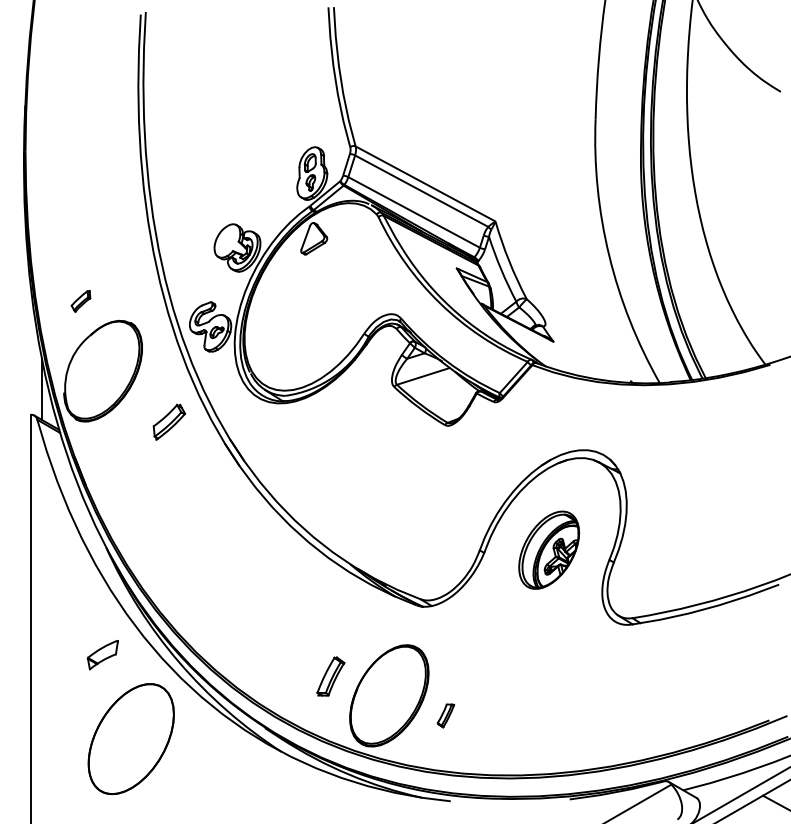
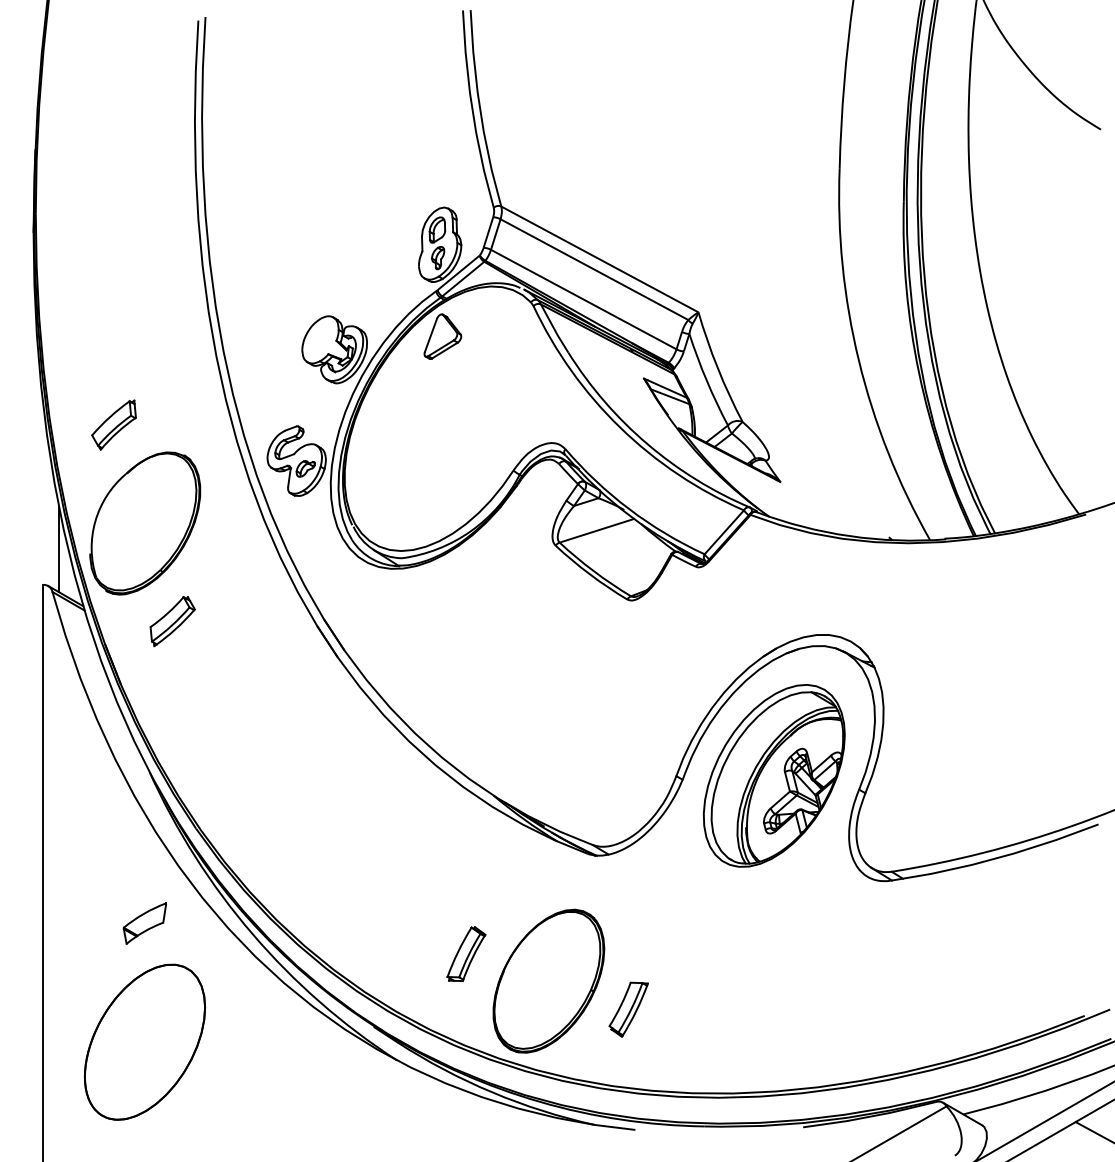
part: (80, 301) -> (113, 424), size x1.67
part: (169, 422) -> (172, 621), moved
part: (548, 549) -> (773, 775), size x1.67
part: (445, 715) -> (628, 1009), size x1.67
part: (131, 738) -> (145, 1041), moved

